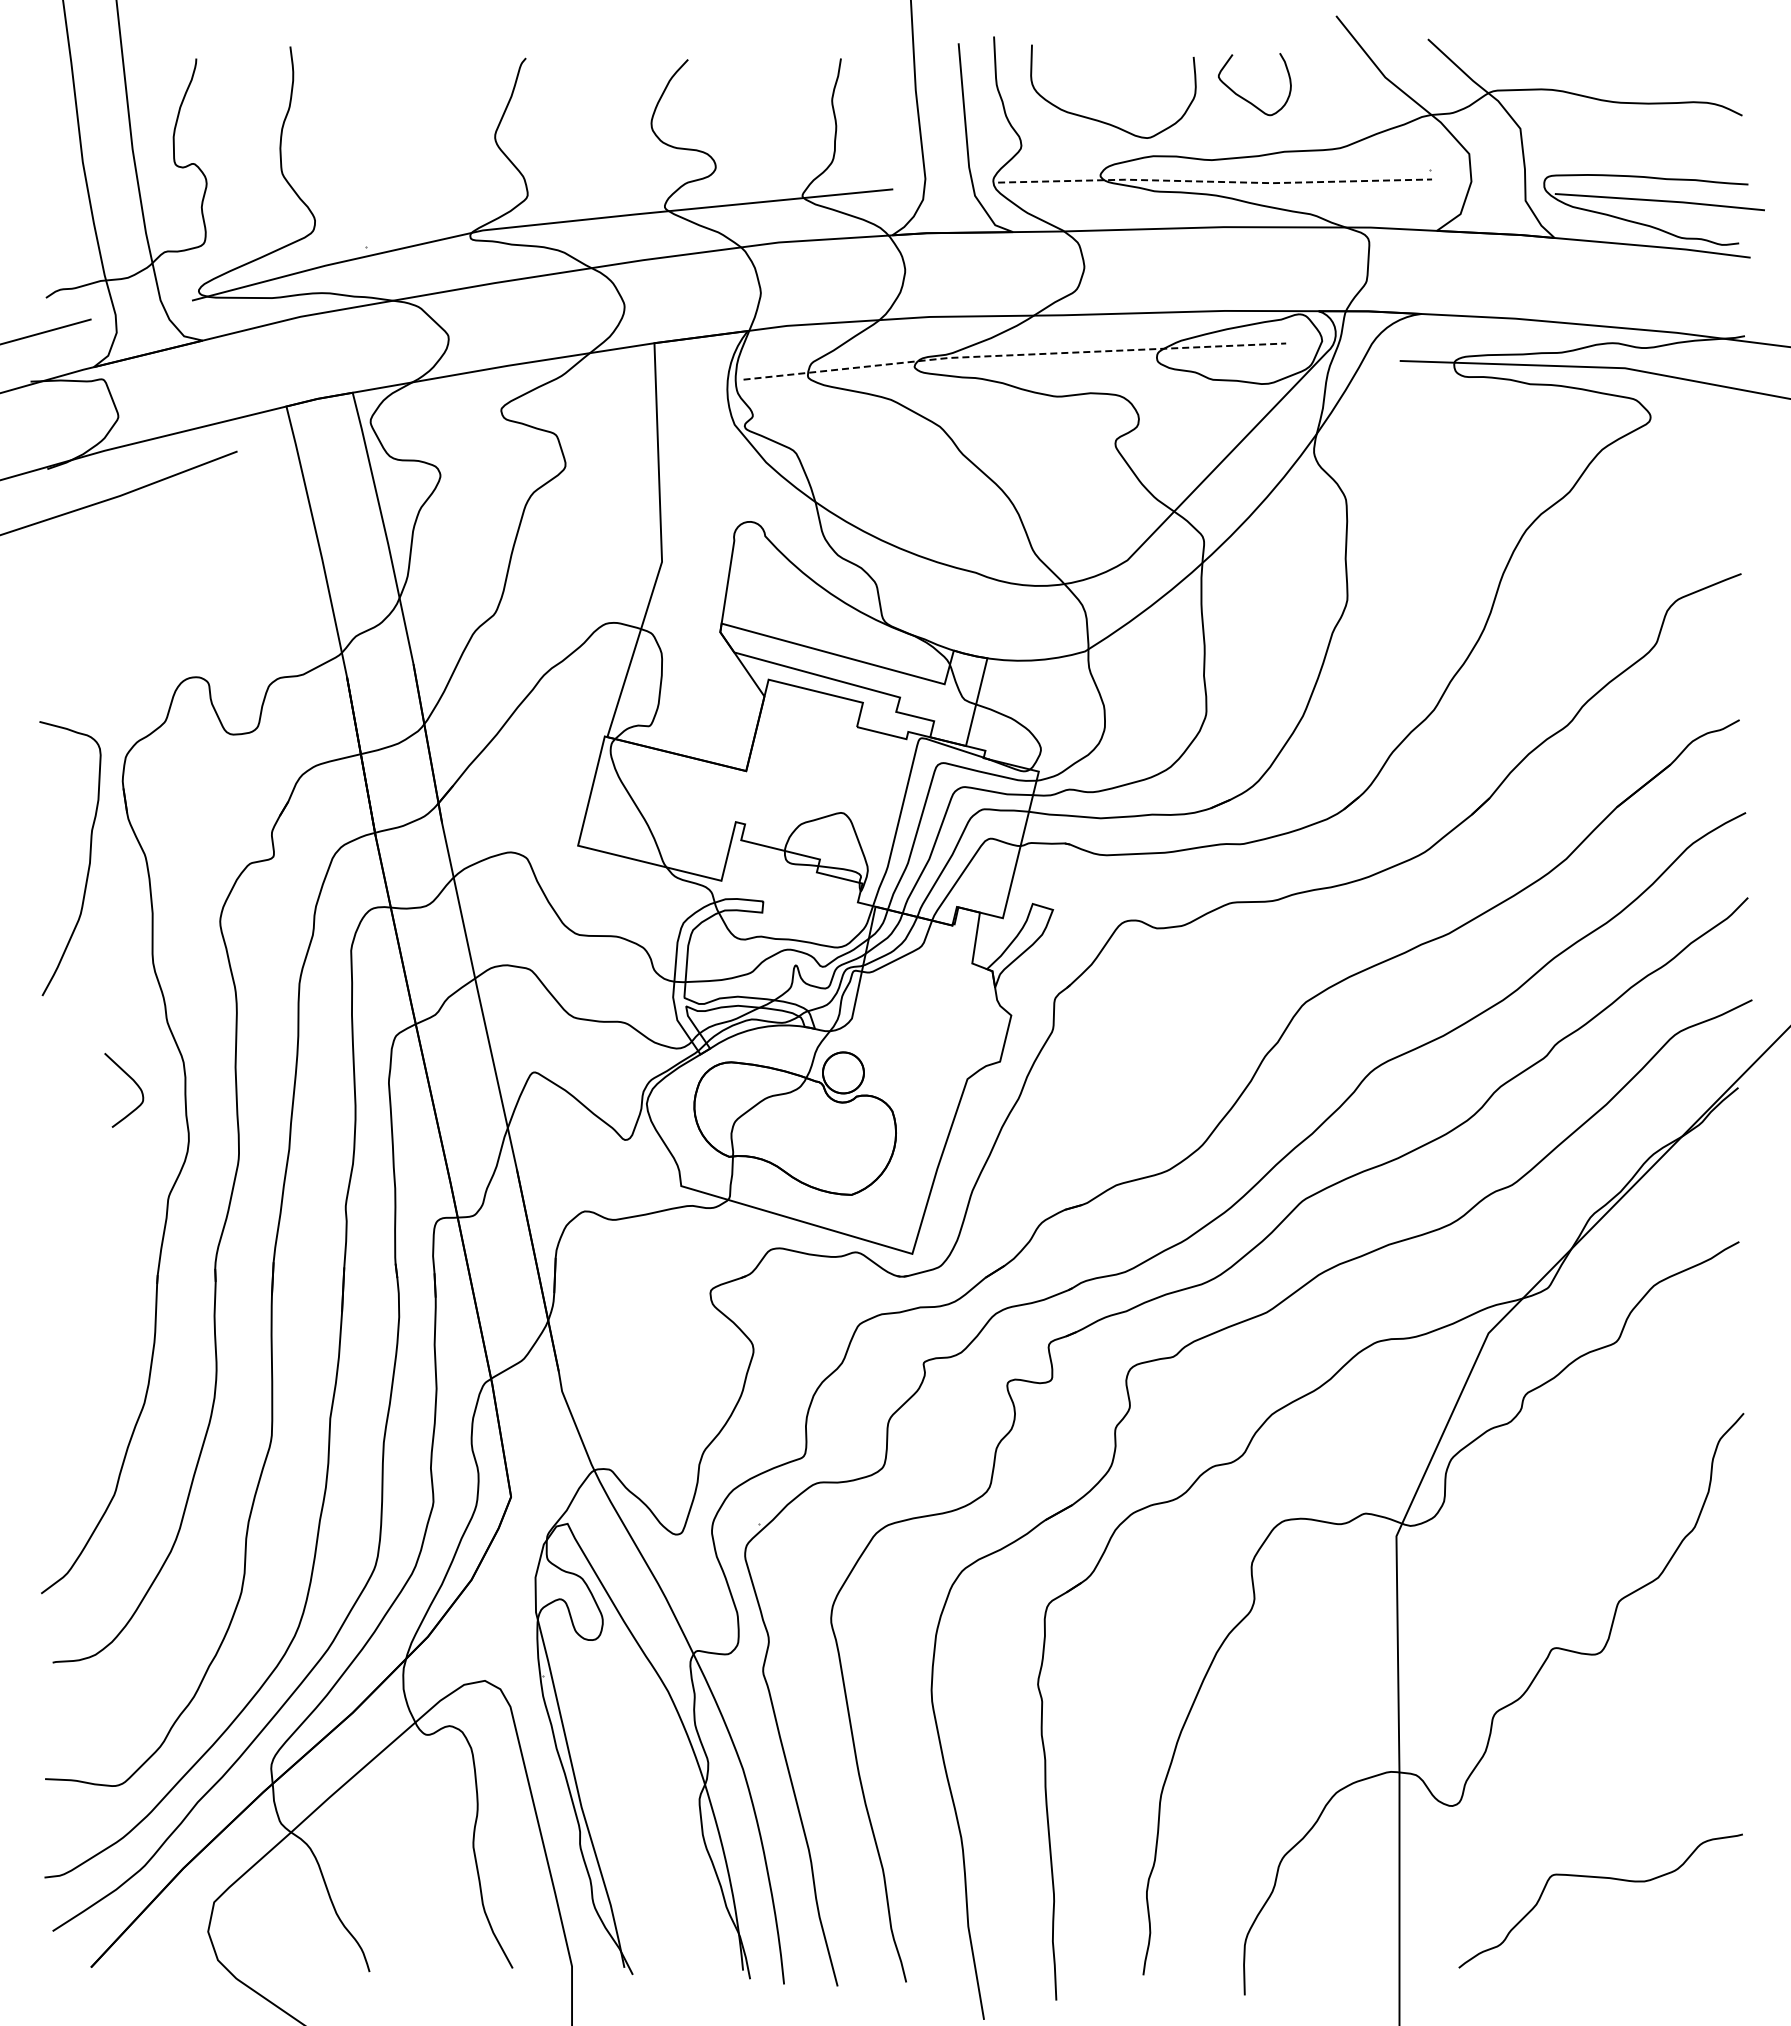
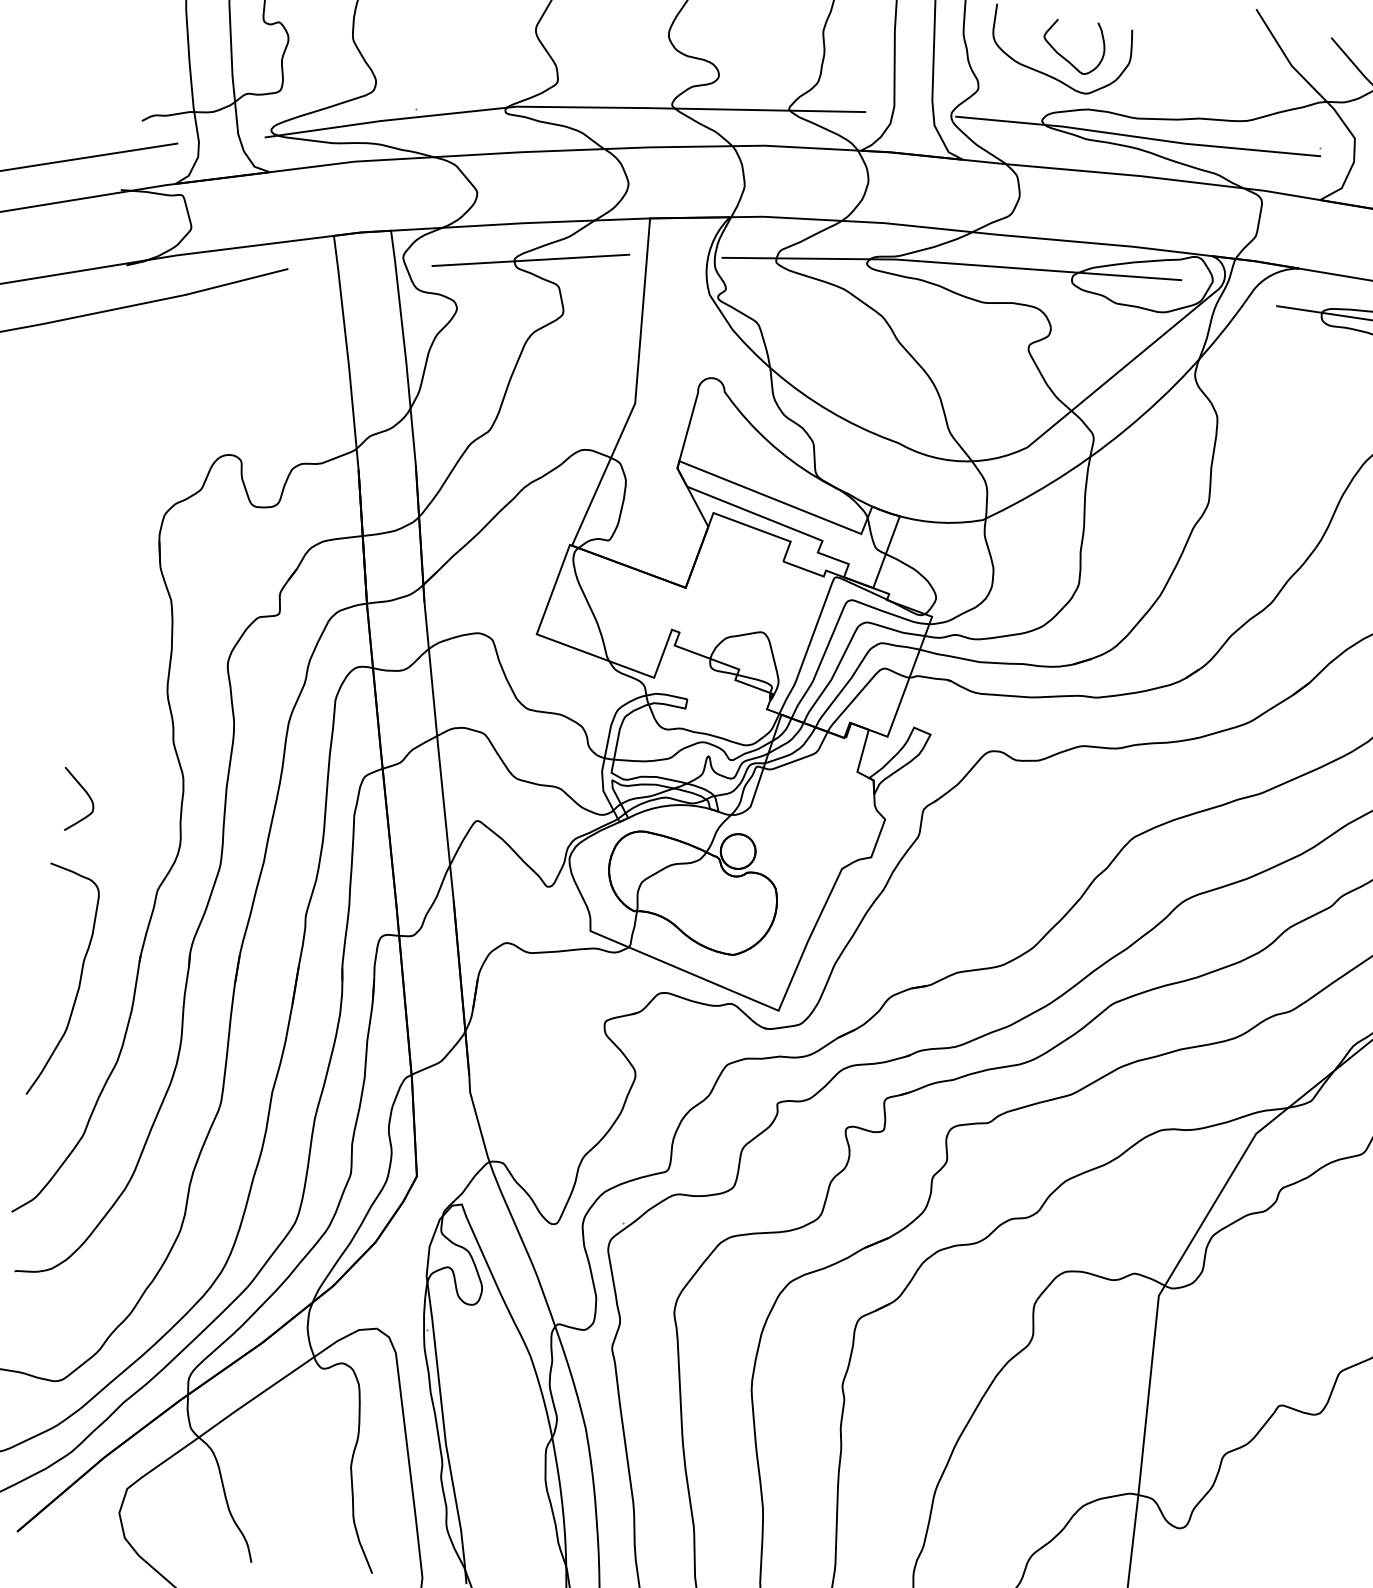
curve: (1245, 98) -> (1064, 57), moved
line: (1215, 181) -> (1138, 136), dashed -> solid
line: (1014, 355) -> (952, 263), dashed -> solid
line: (520, 408) -> (530, 260), added
curve: (88, 864) -> (77, 988), moved
curve: (135, 1084) -> (88, 796), moved

